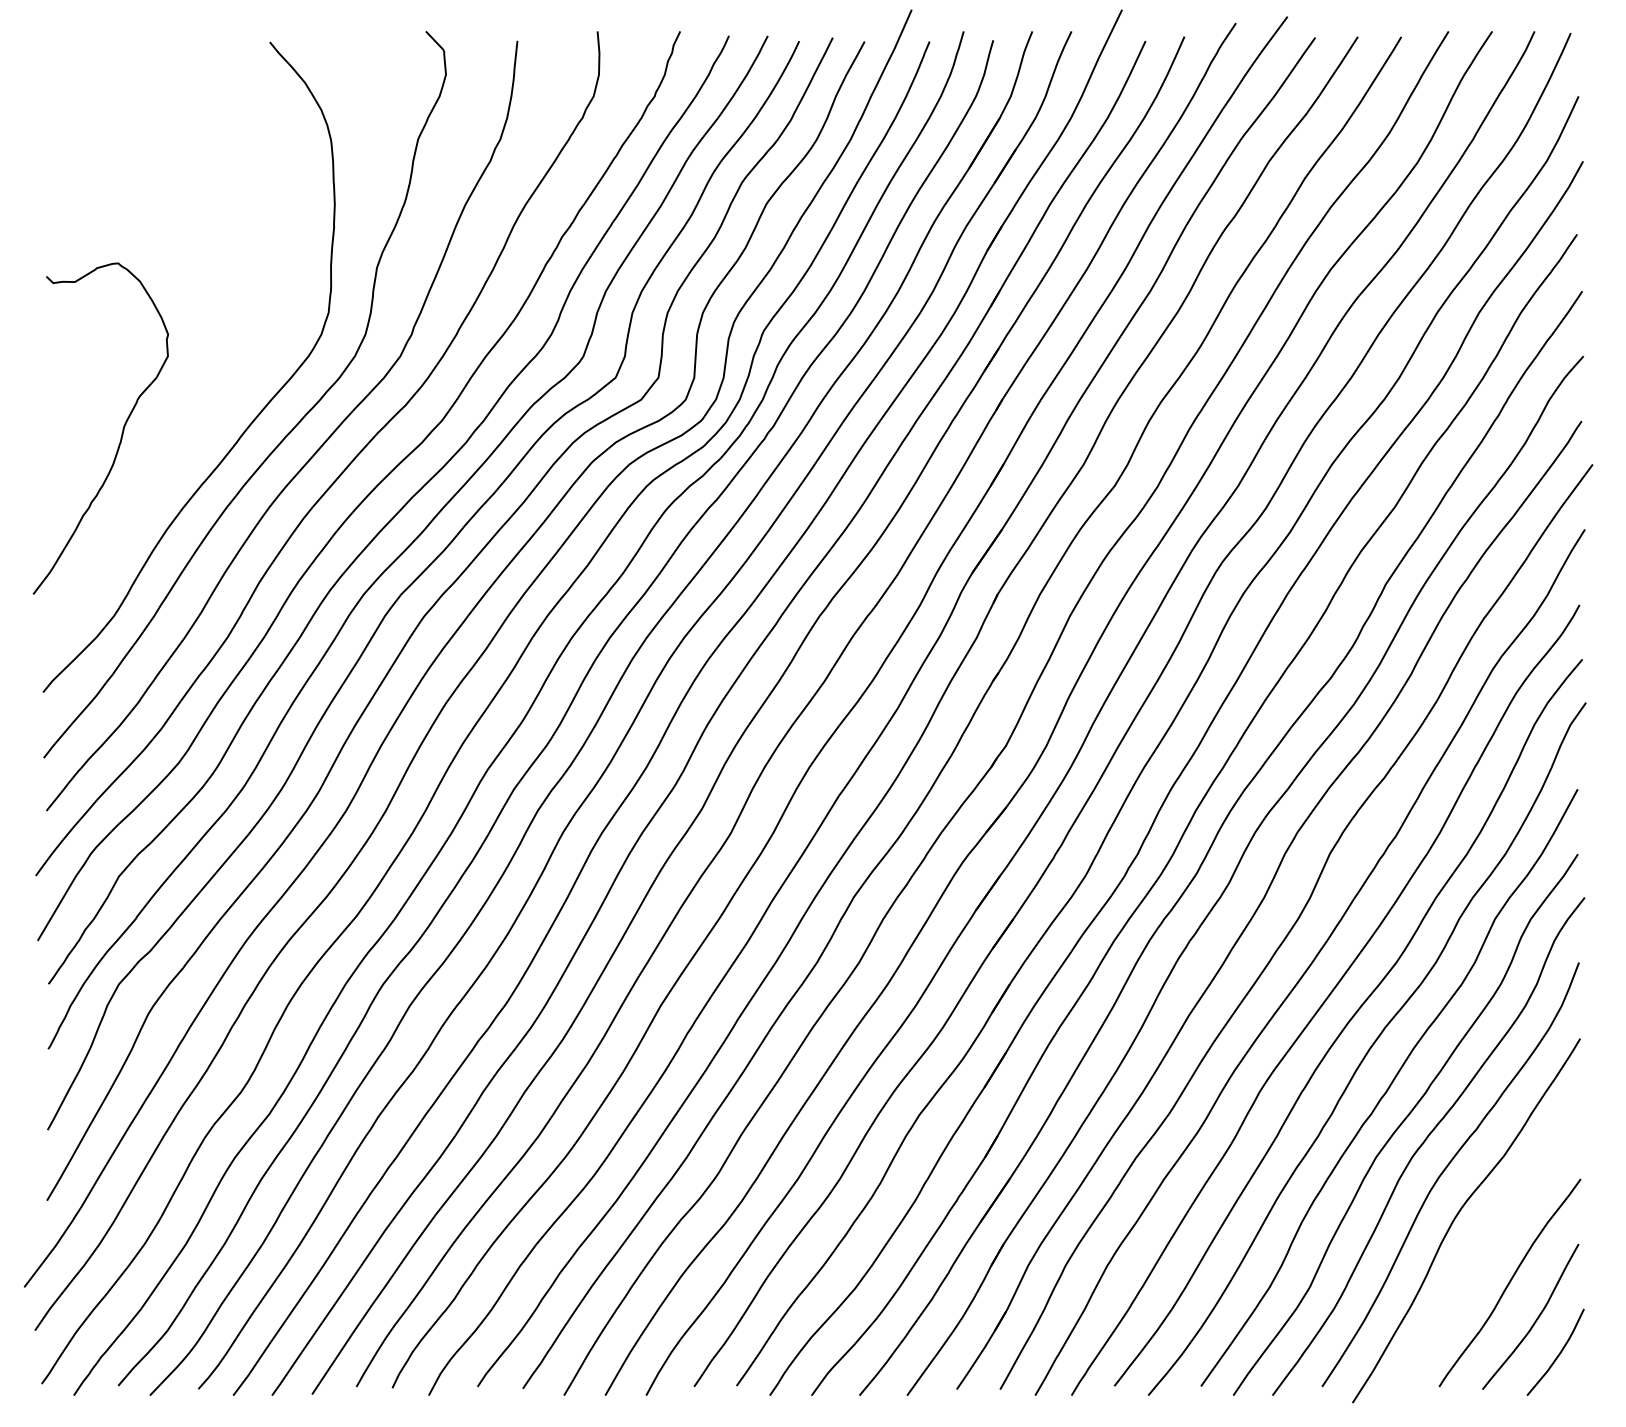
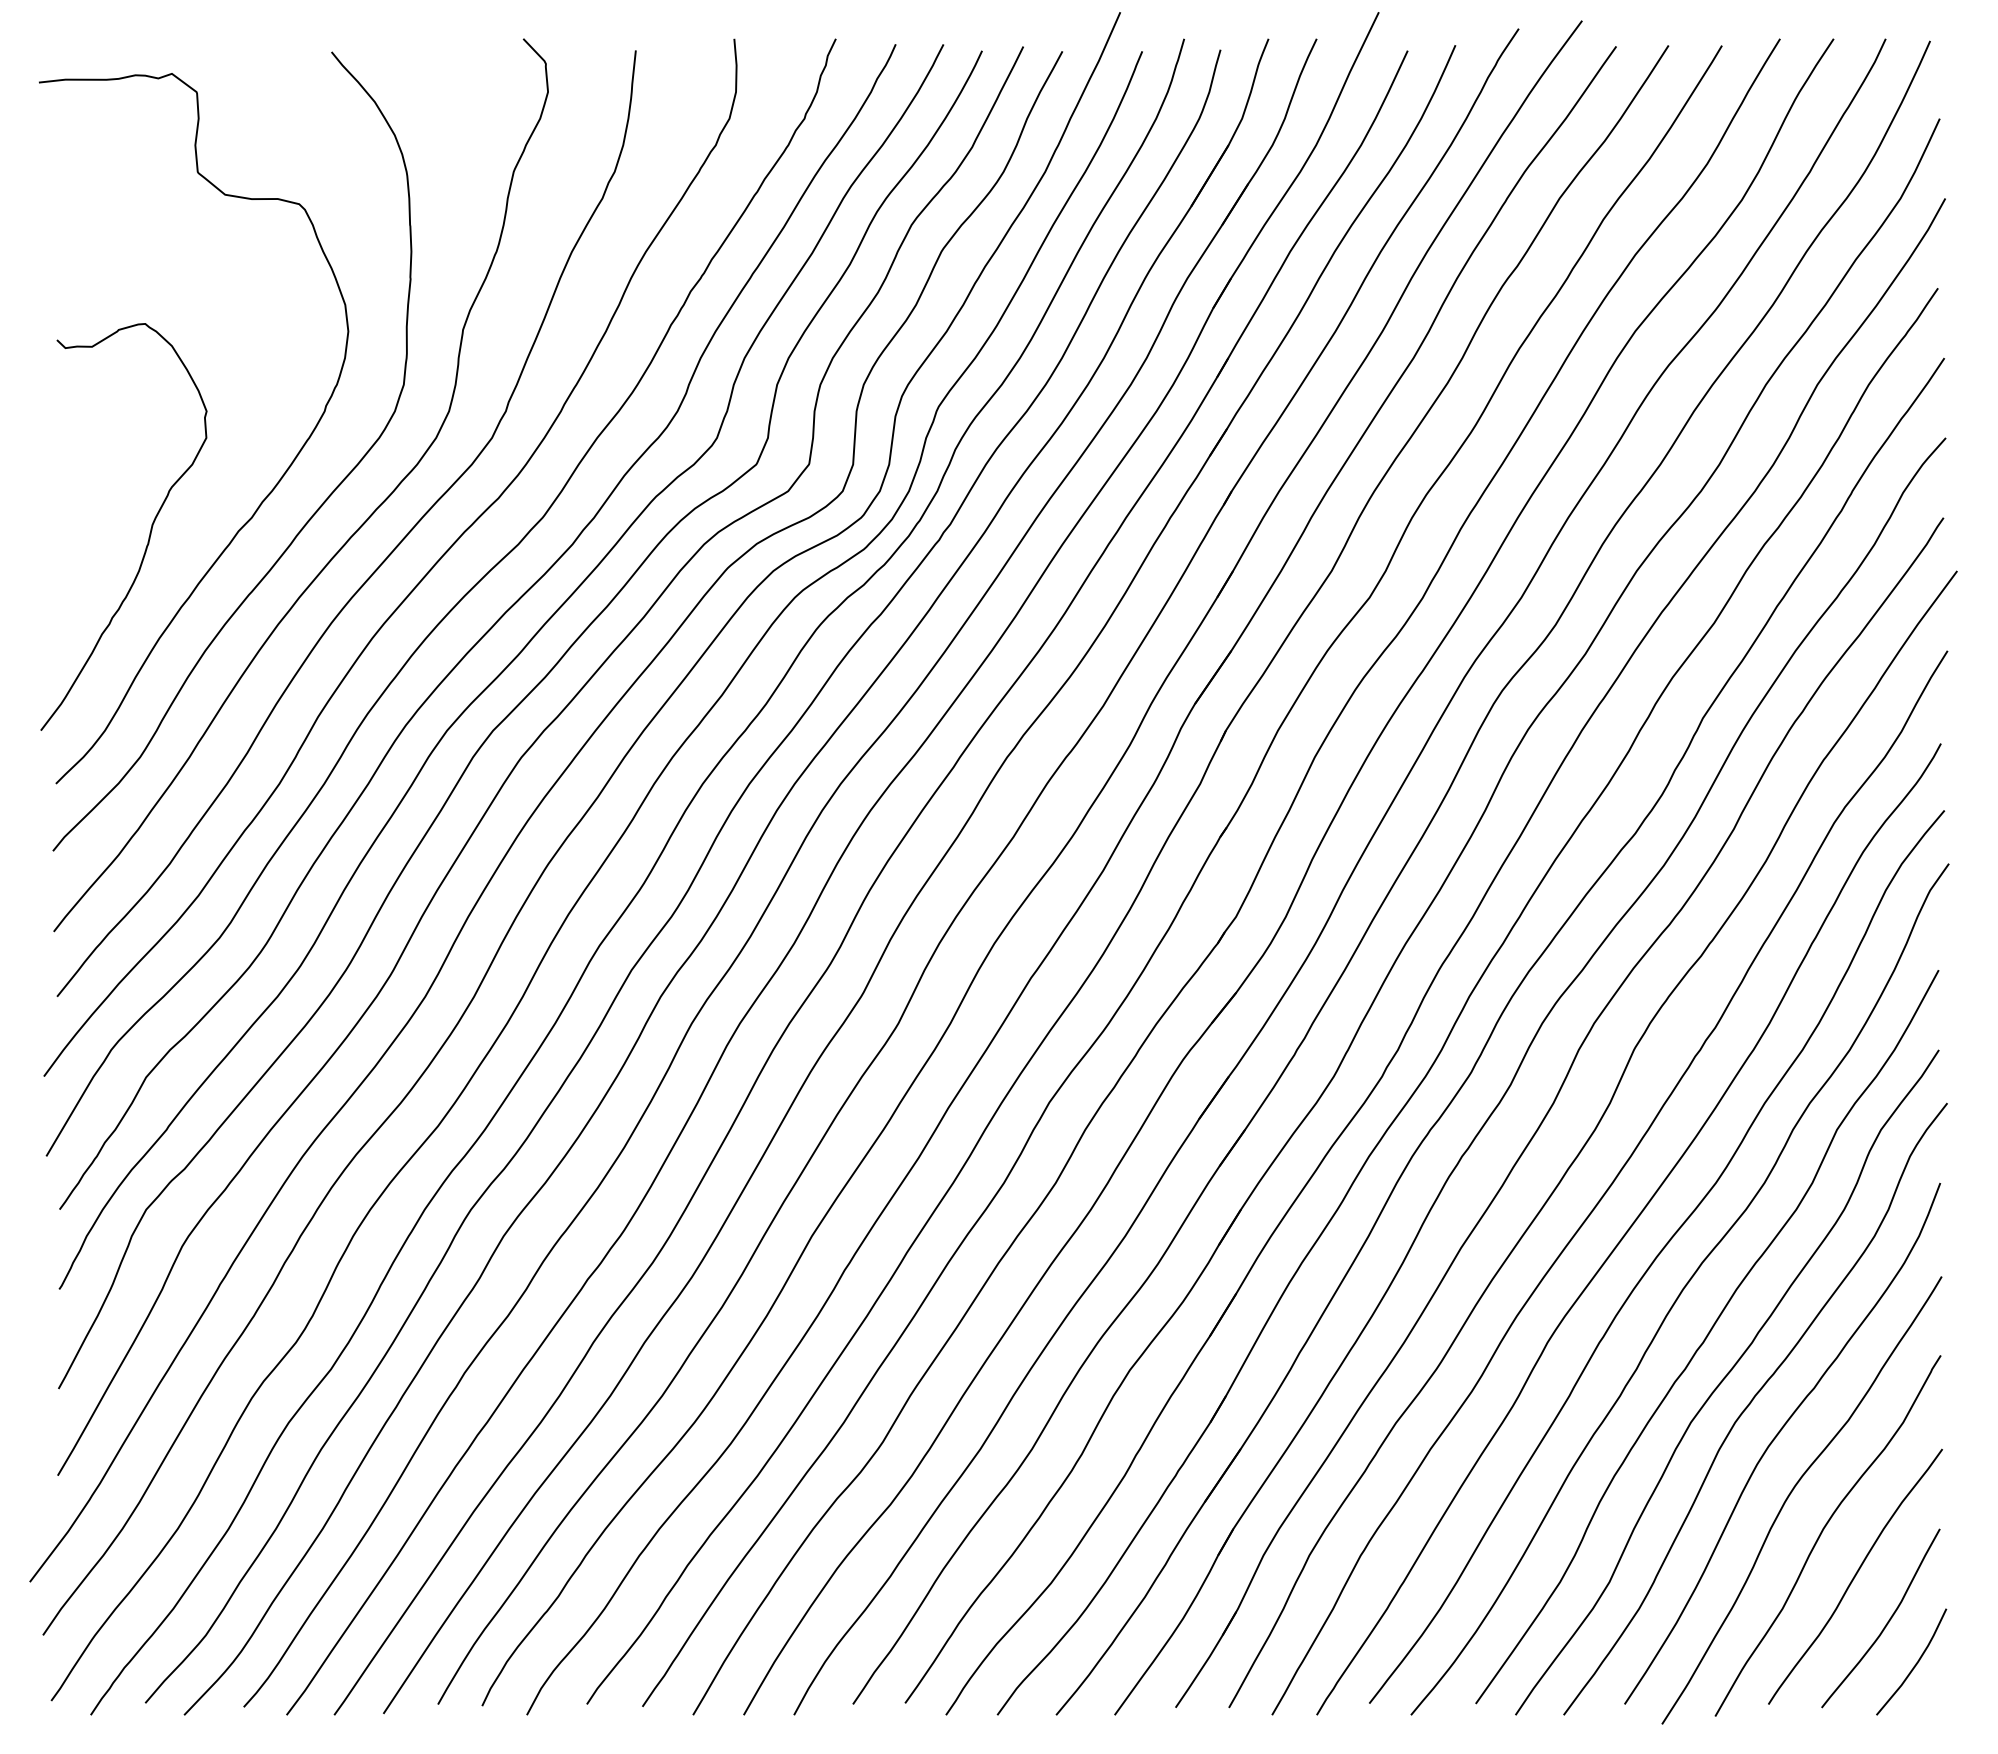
curve: (216, 403) -> (266, 495), added
curve: (1483, 1247) -> (1822, 1533), added

